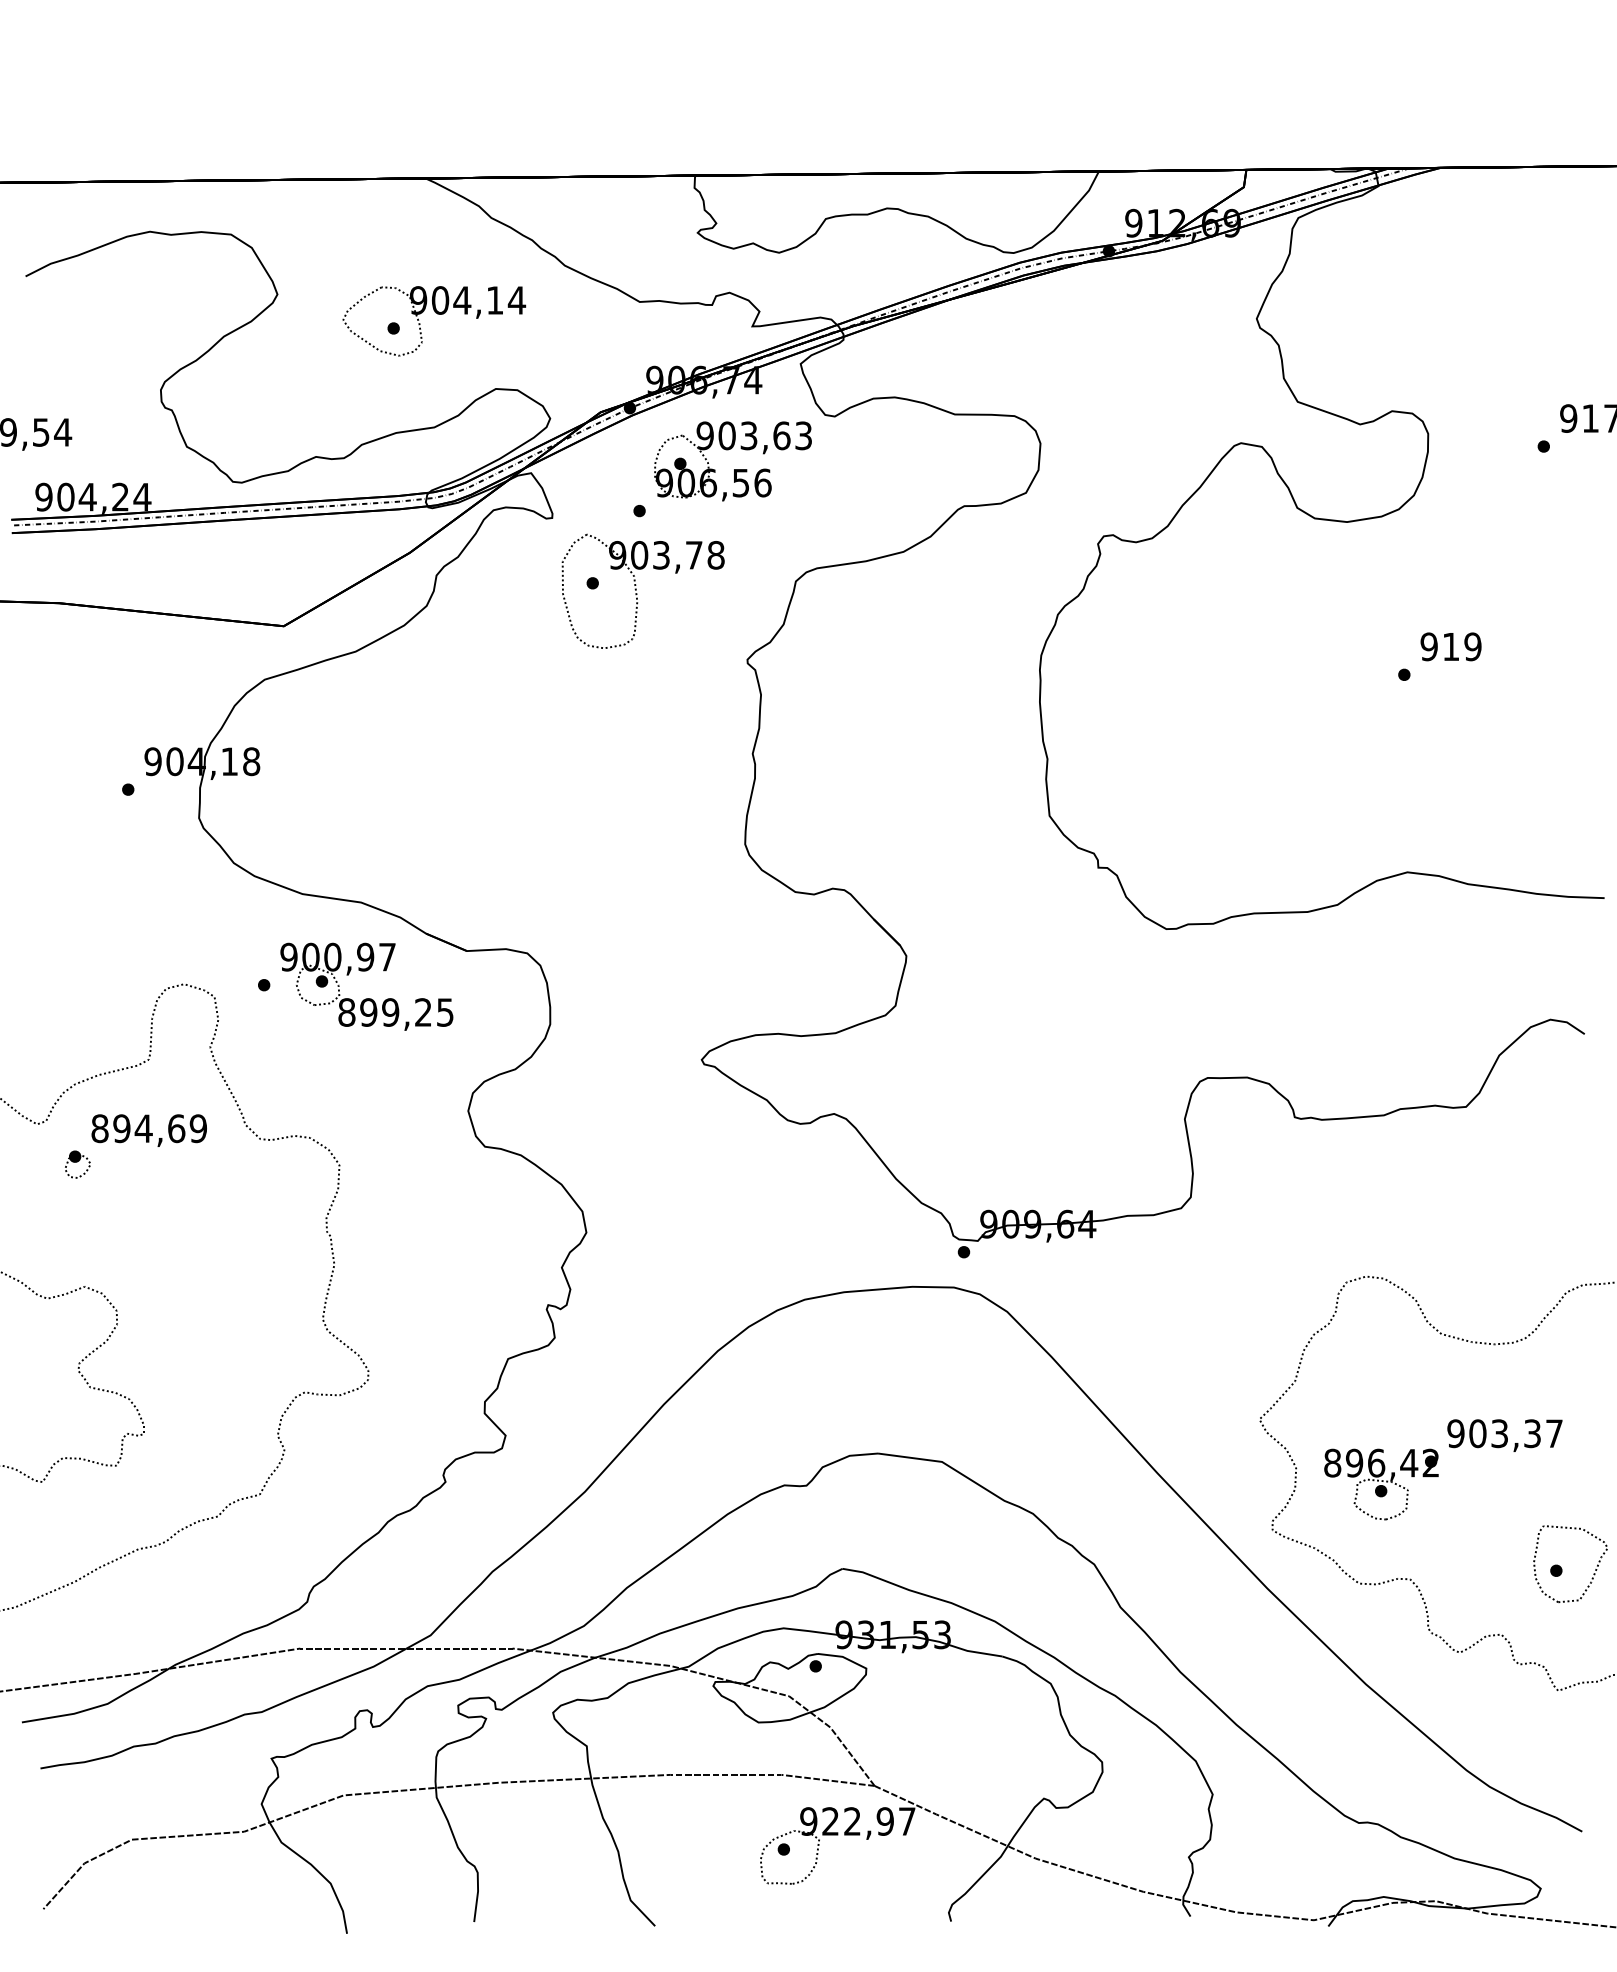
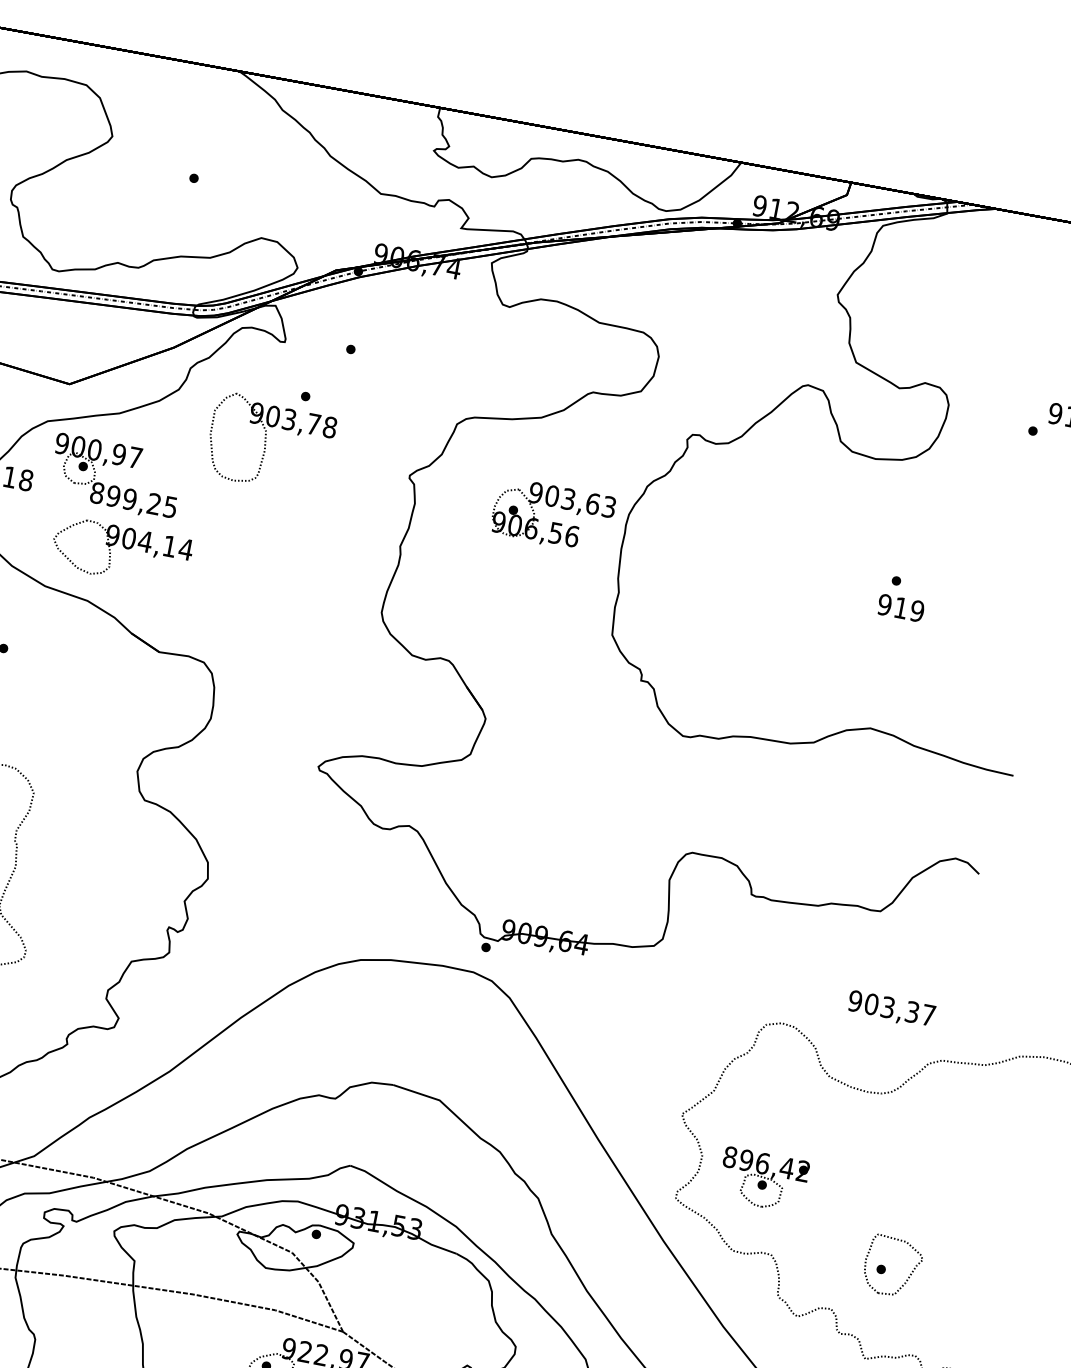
part: (437, 314) -> (124, 548), moved
part: (734, 469) -> (552, 522), moved
part: (642, 590) -> (270, 443), moved
text: (1450, 646) -> (900, 607), moved
part: (366, 998) -> (113, 485), moved
text: (1504, 1435) -> (891, 1009), moved

